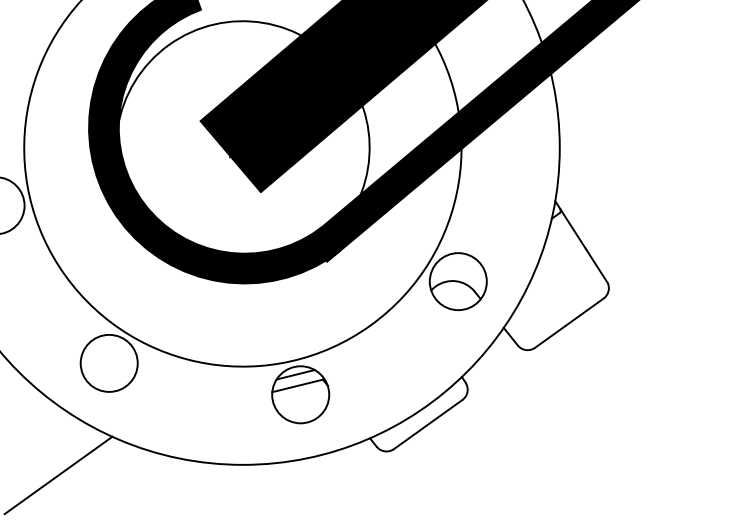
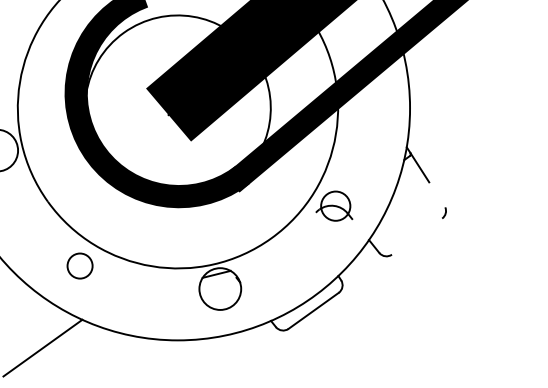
line: (596, 266) -> (436, 195), removed
circle: (457, 281) -> (335, 206), size x0.7
line: (569, 322) -> (417, 236), removed
circle: (108, 362) -> (79, 265), size x0.6
line: (297, 385) -> (217, 282), removed

